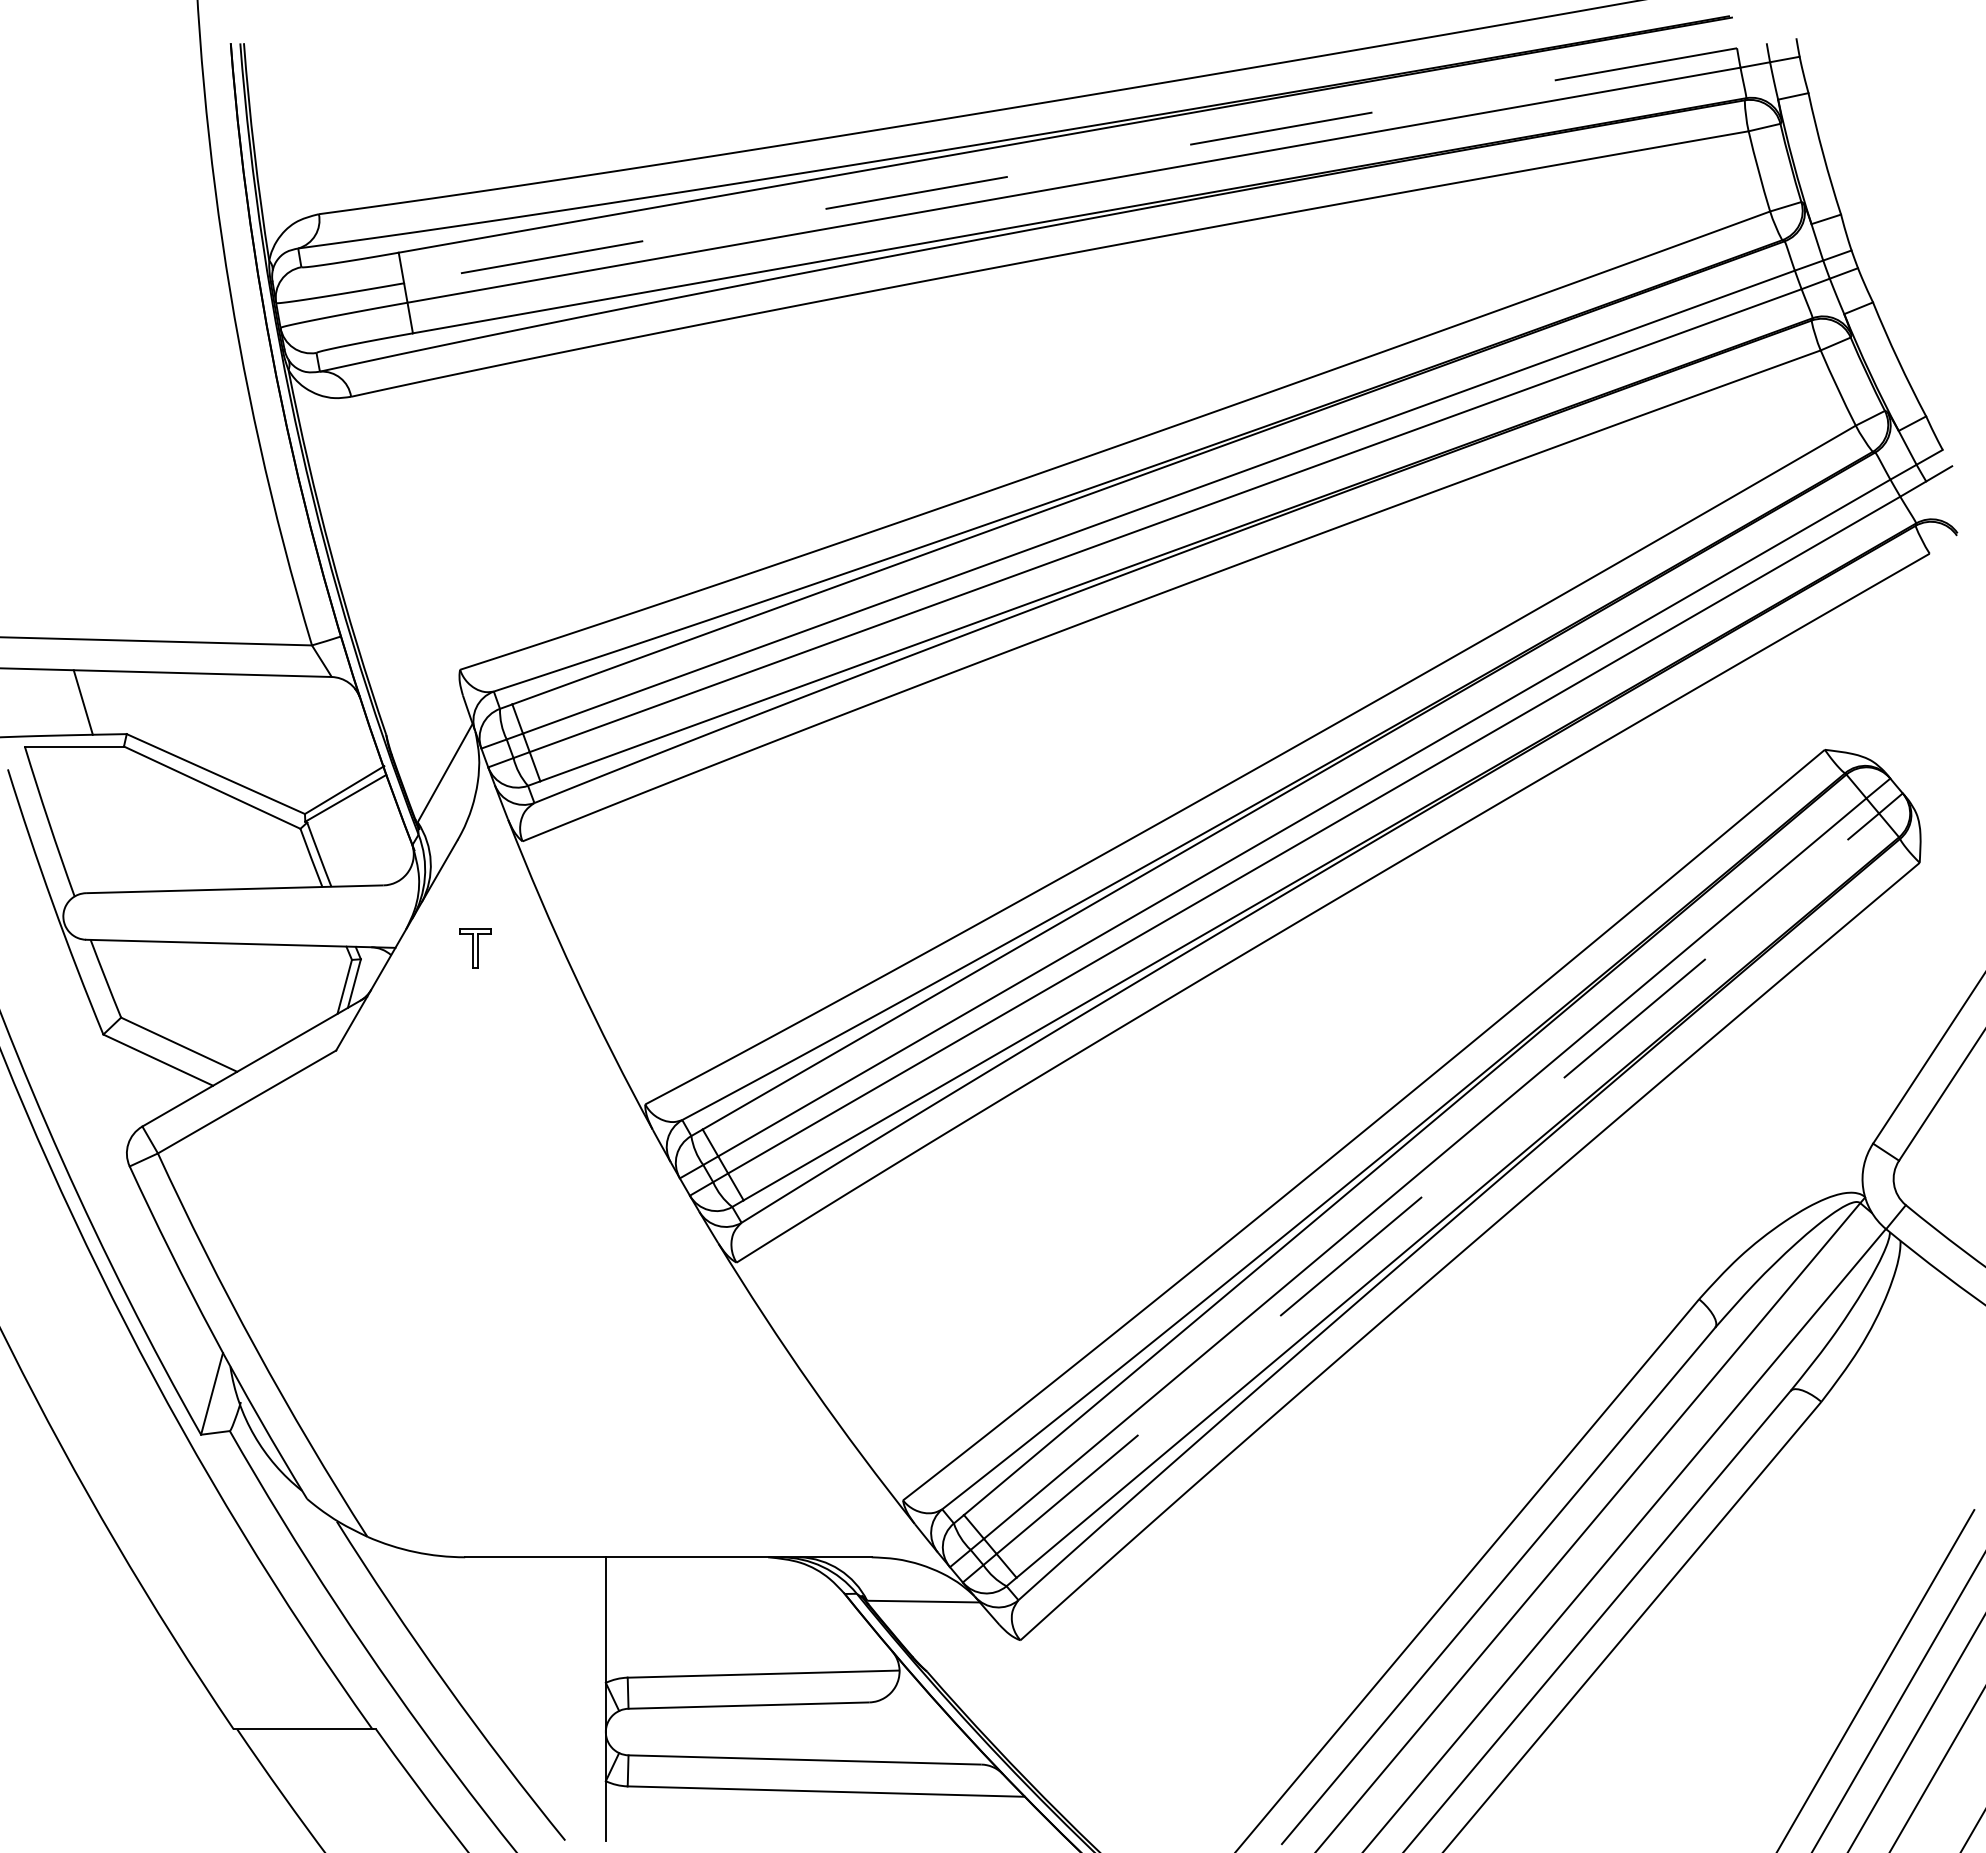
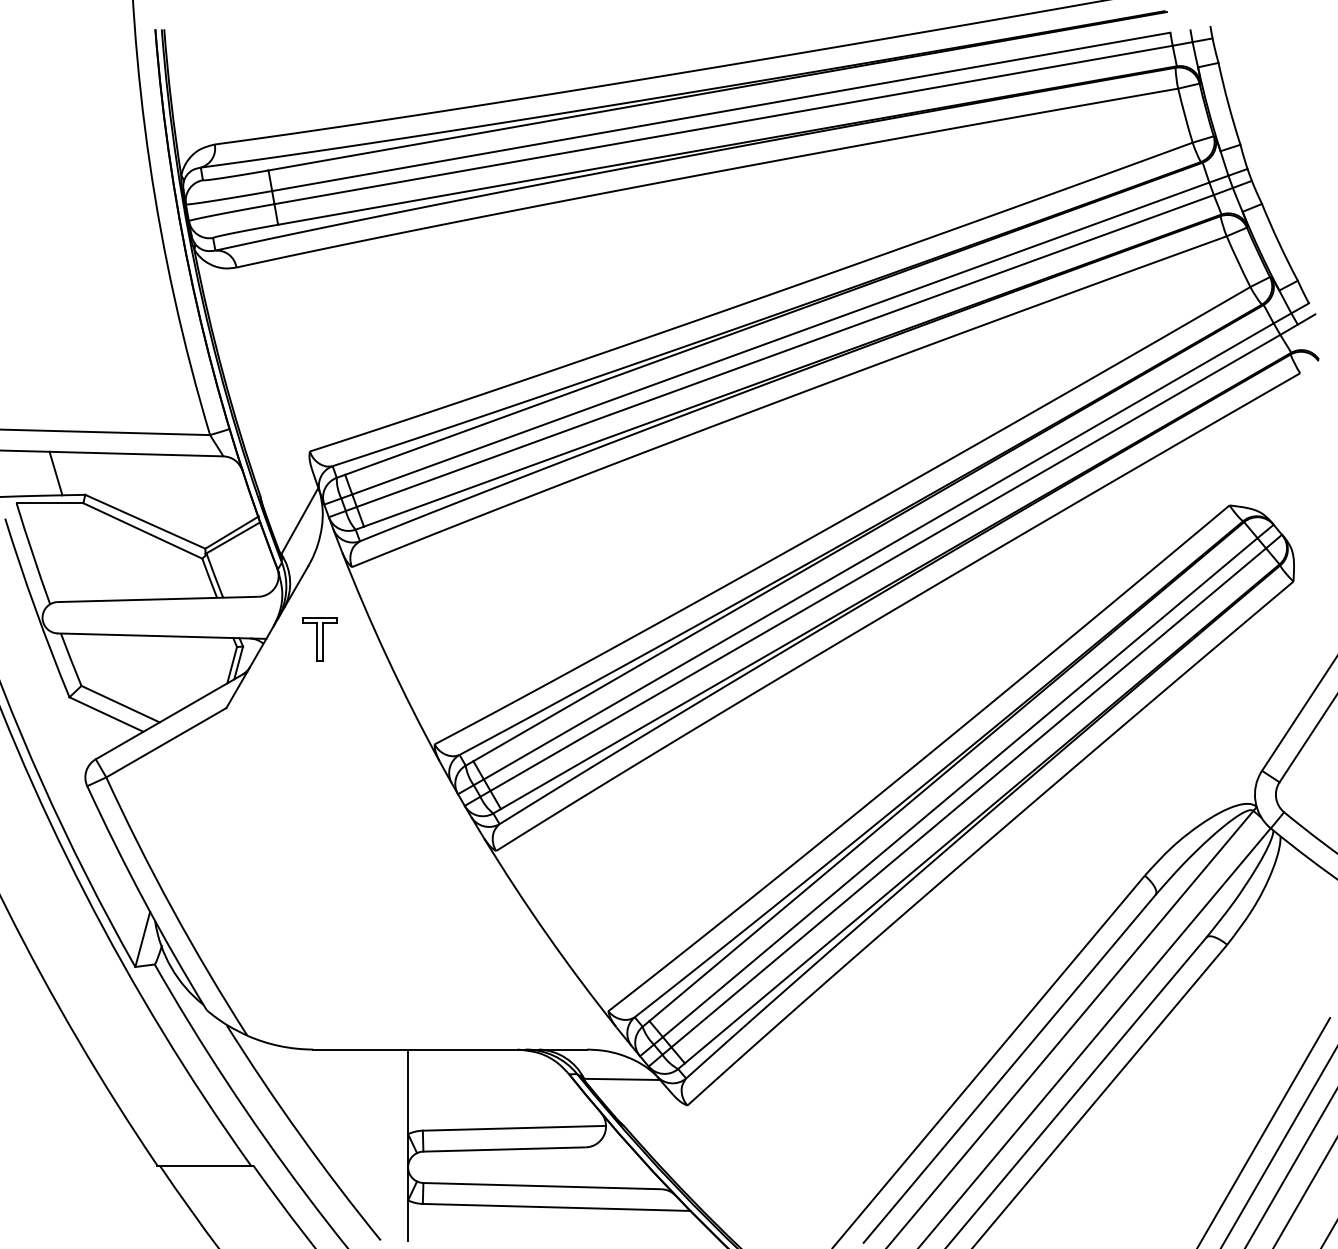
line: (1069, 165) -> (720, 111), dashed -> solid
part: (474, 948) -> (319, 639), size x1.67
line: (1438, 1183) -> (969, 797), dashed -> solid

